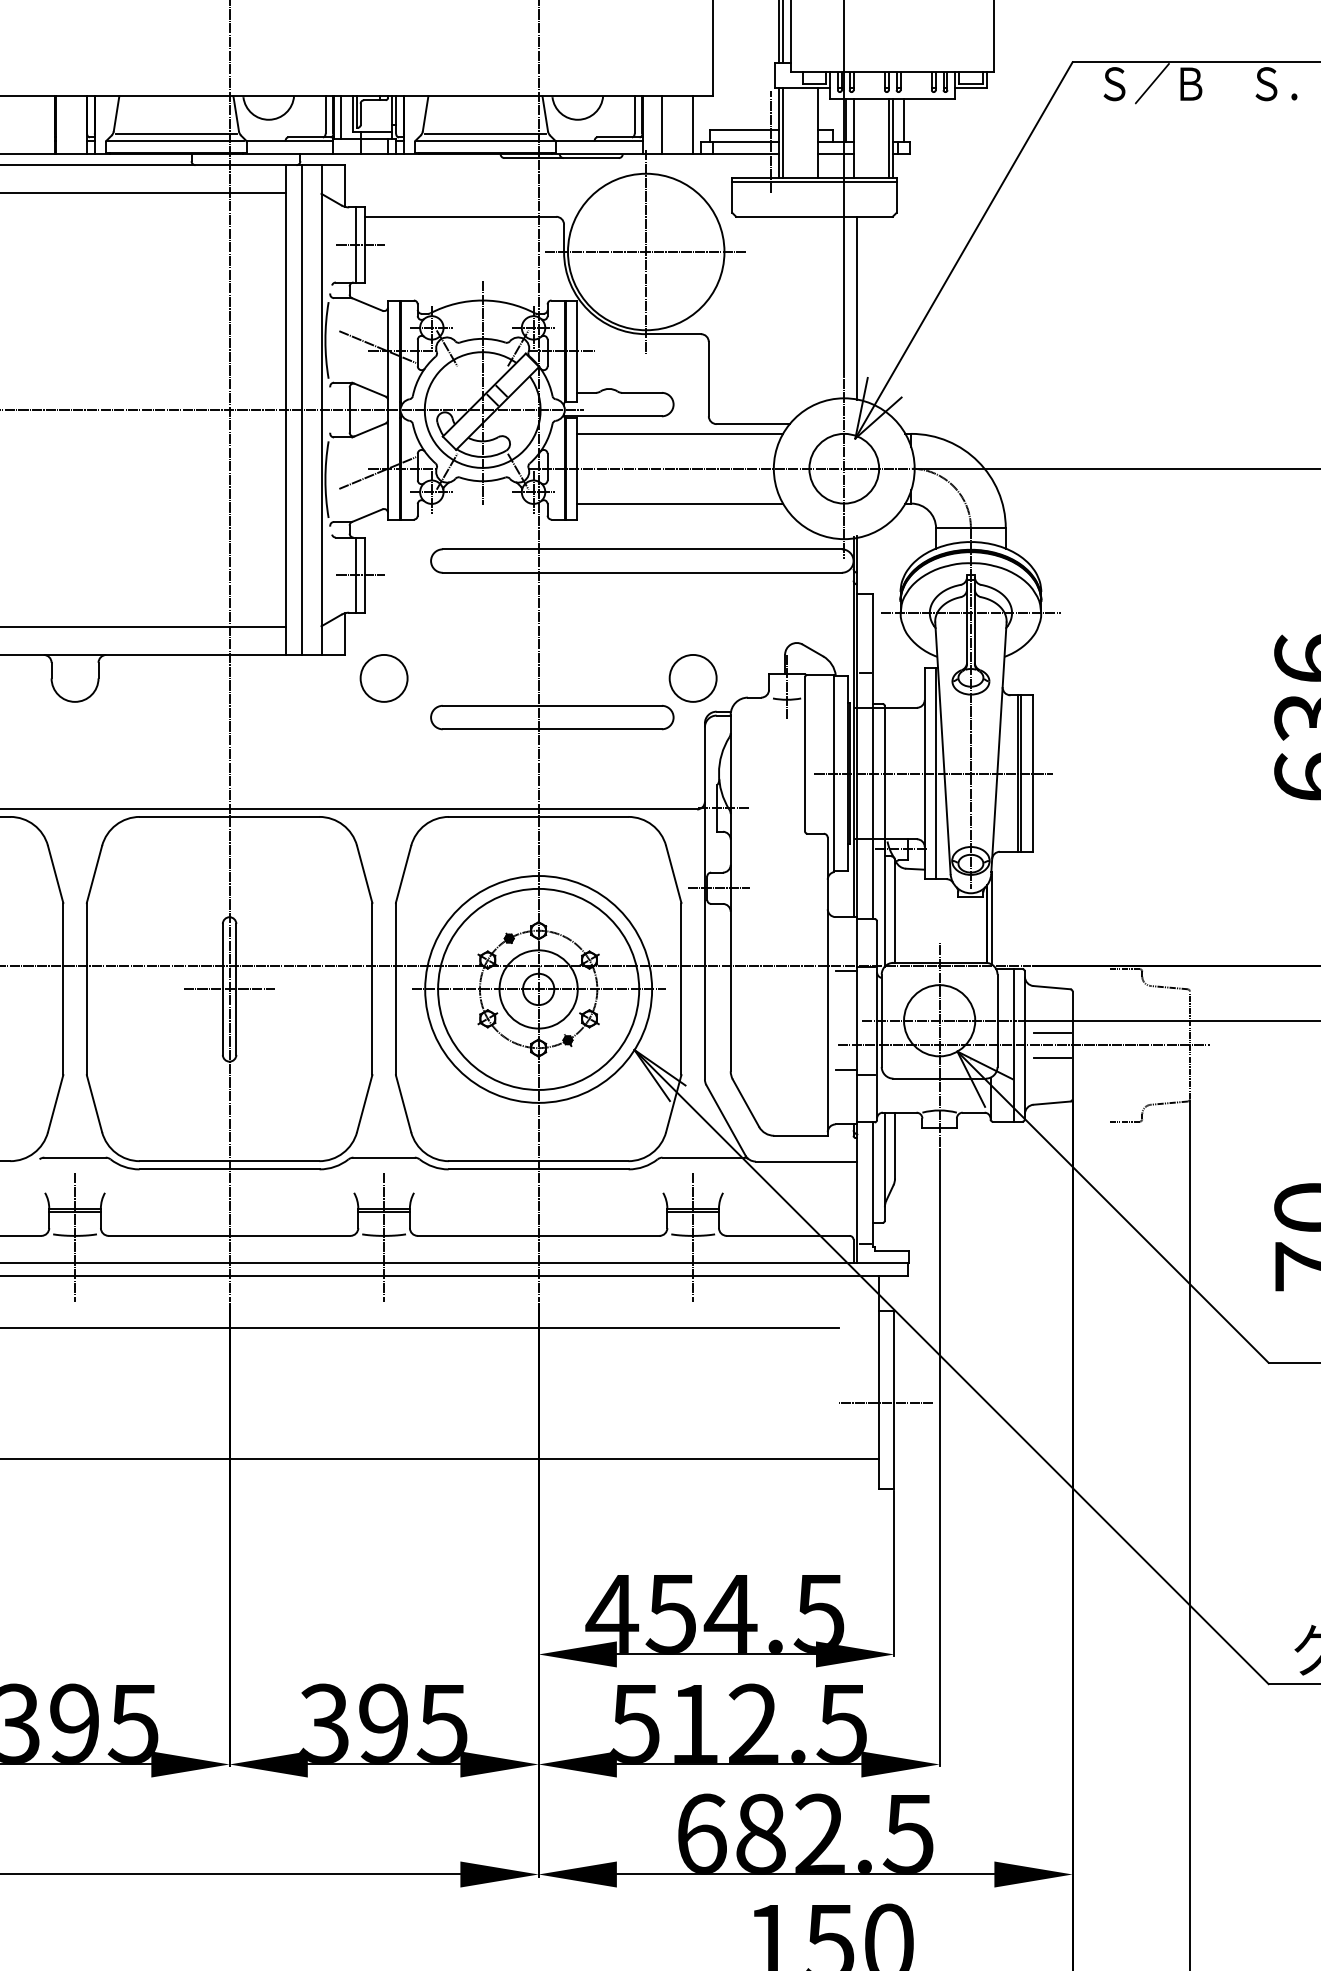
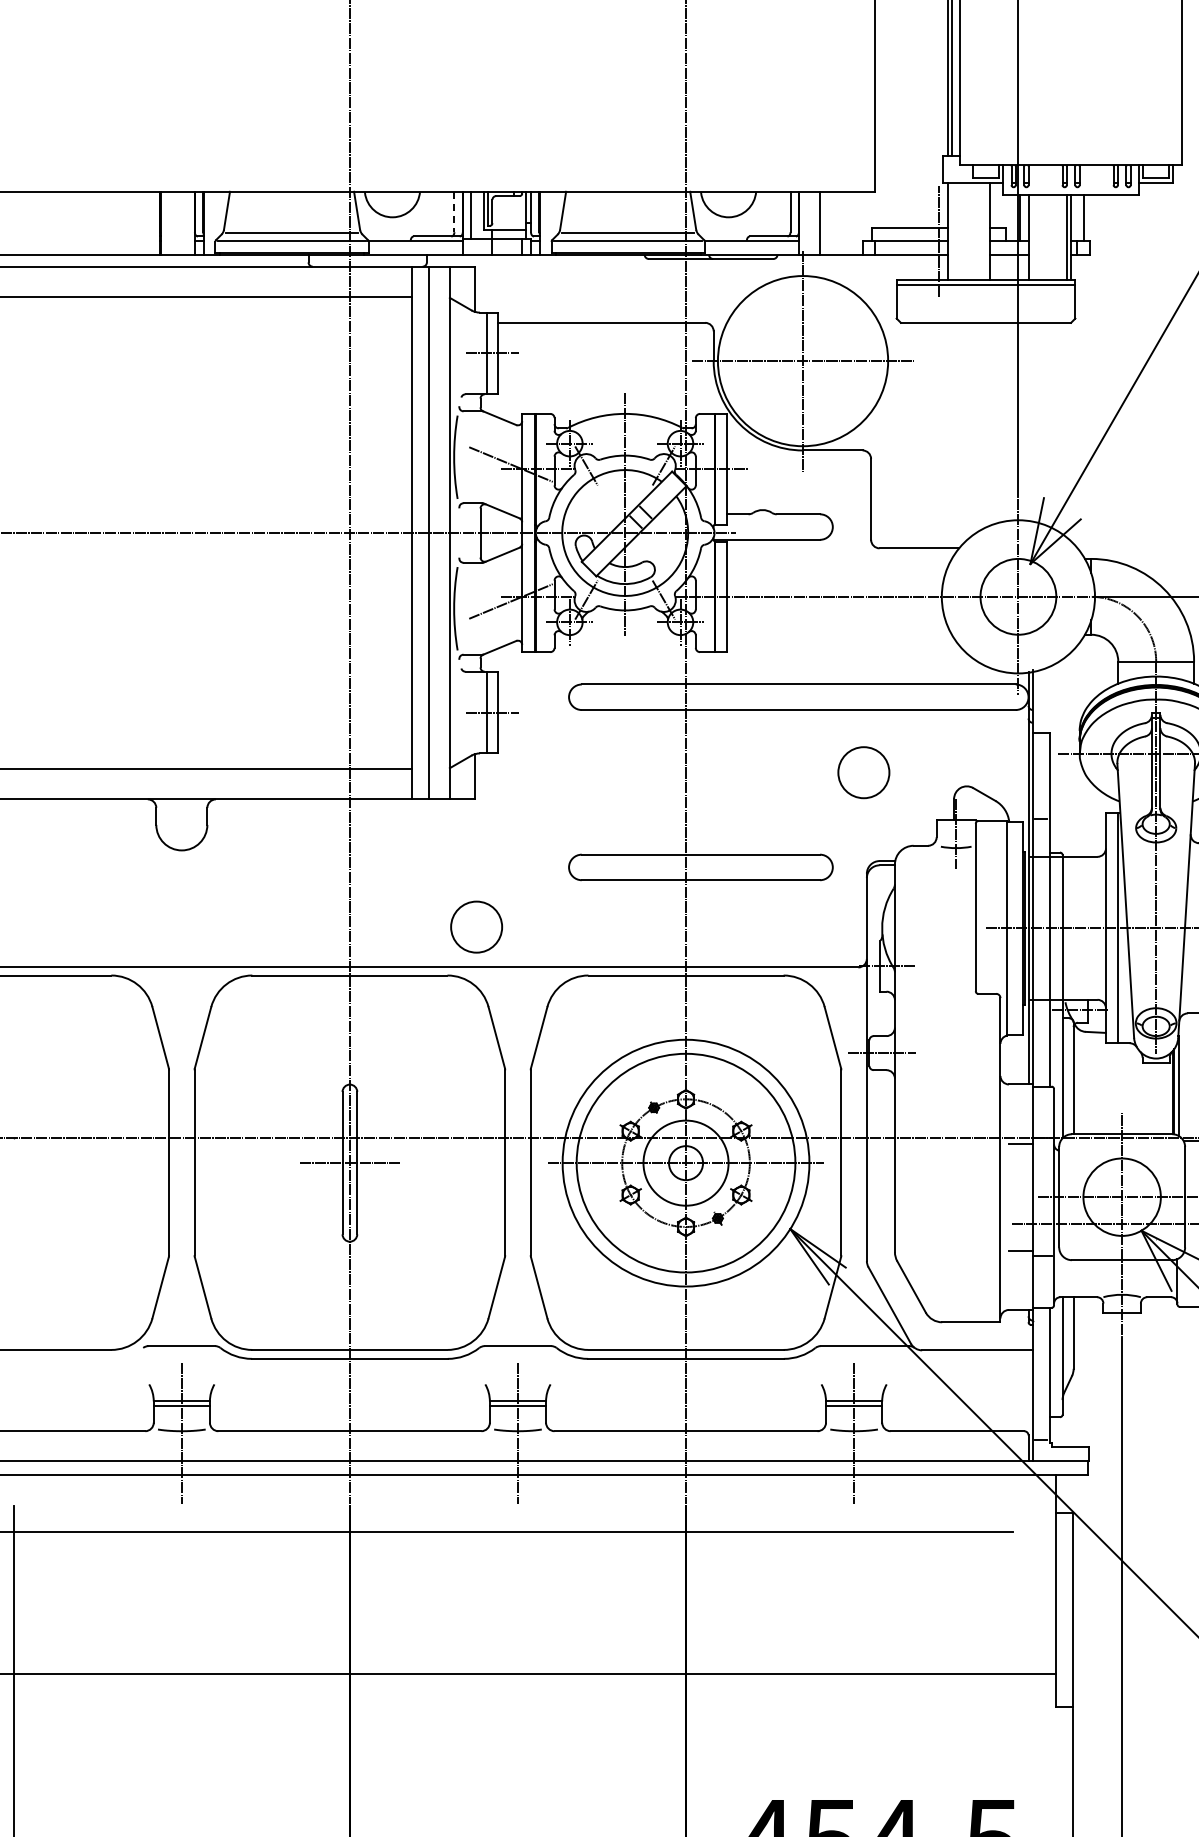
line: (325, 114) -> (454, 211), solid -> dashed
line: (693, 125) -> (854, 223), removed
line: (783, 132) -> (952, 231), removed
line: (857, 307) -> (1032, 421), removed
line: (679, 433) -> (839, 558), removed
line: (679, 503) -> (839, 634), removed
circle: (383, 678) -> (475, 927), moved
circle: (692, 678) -> (863, 772), moved
line: (886, 1403) -> (1064, 1613), removed

